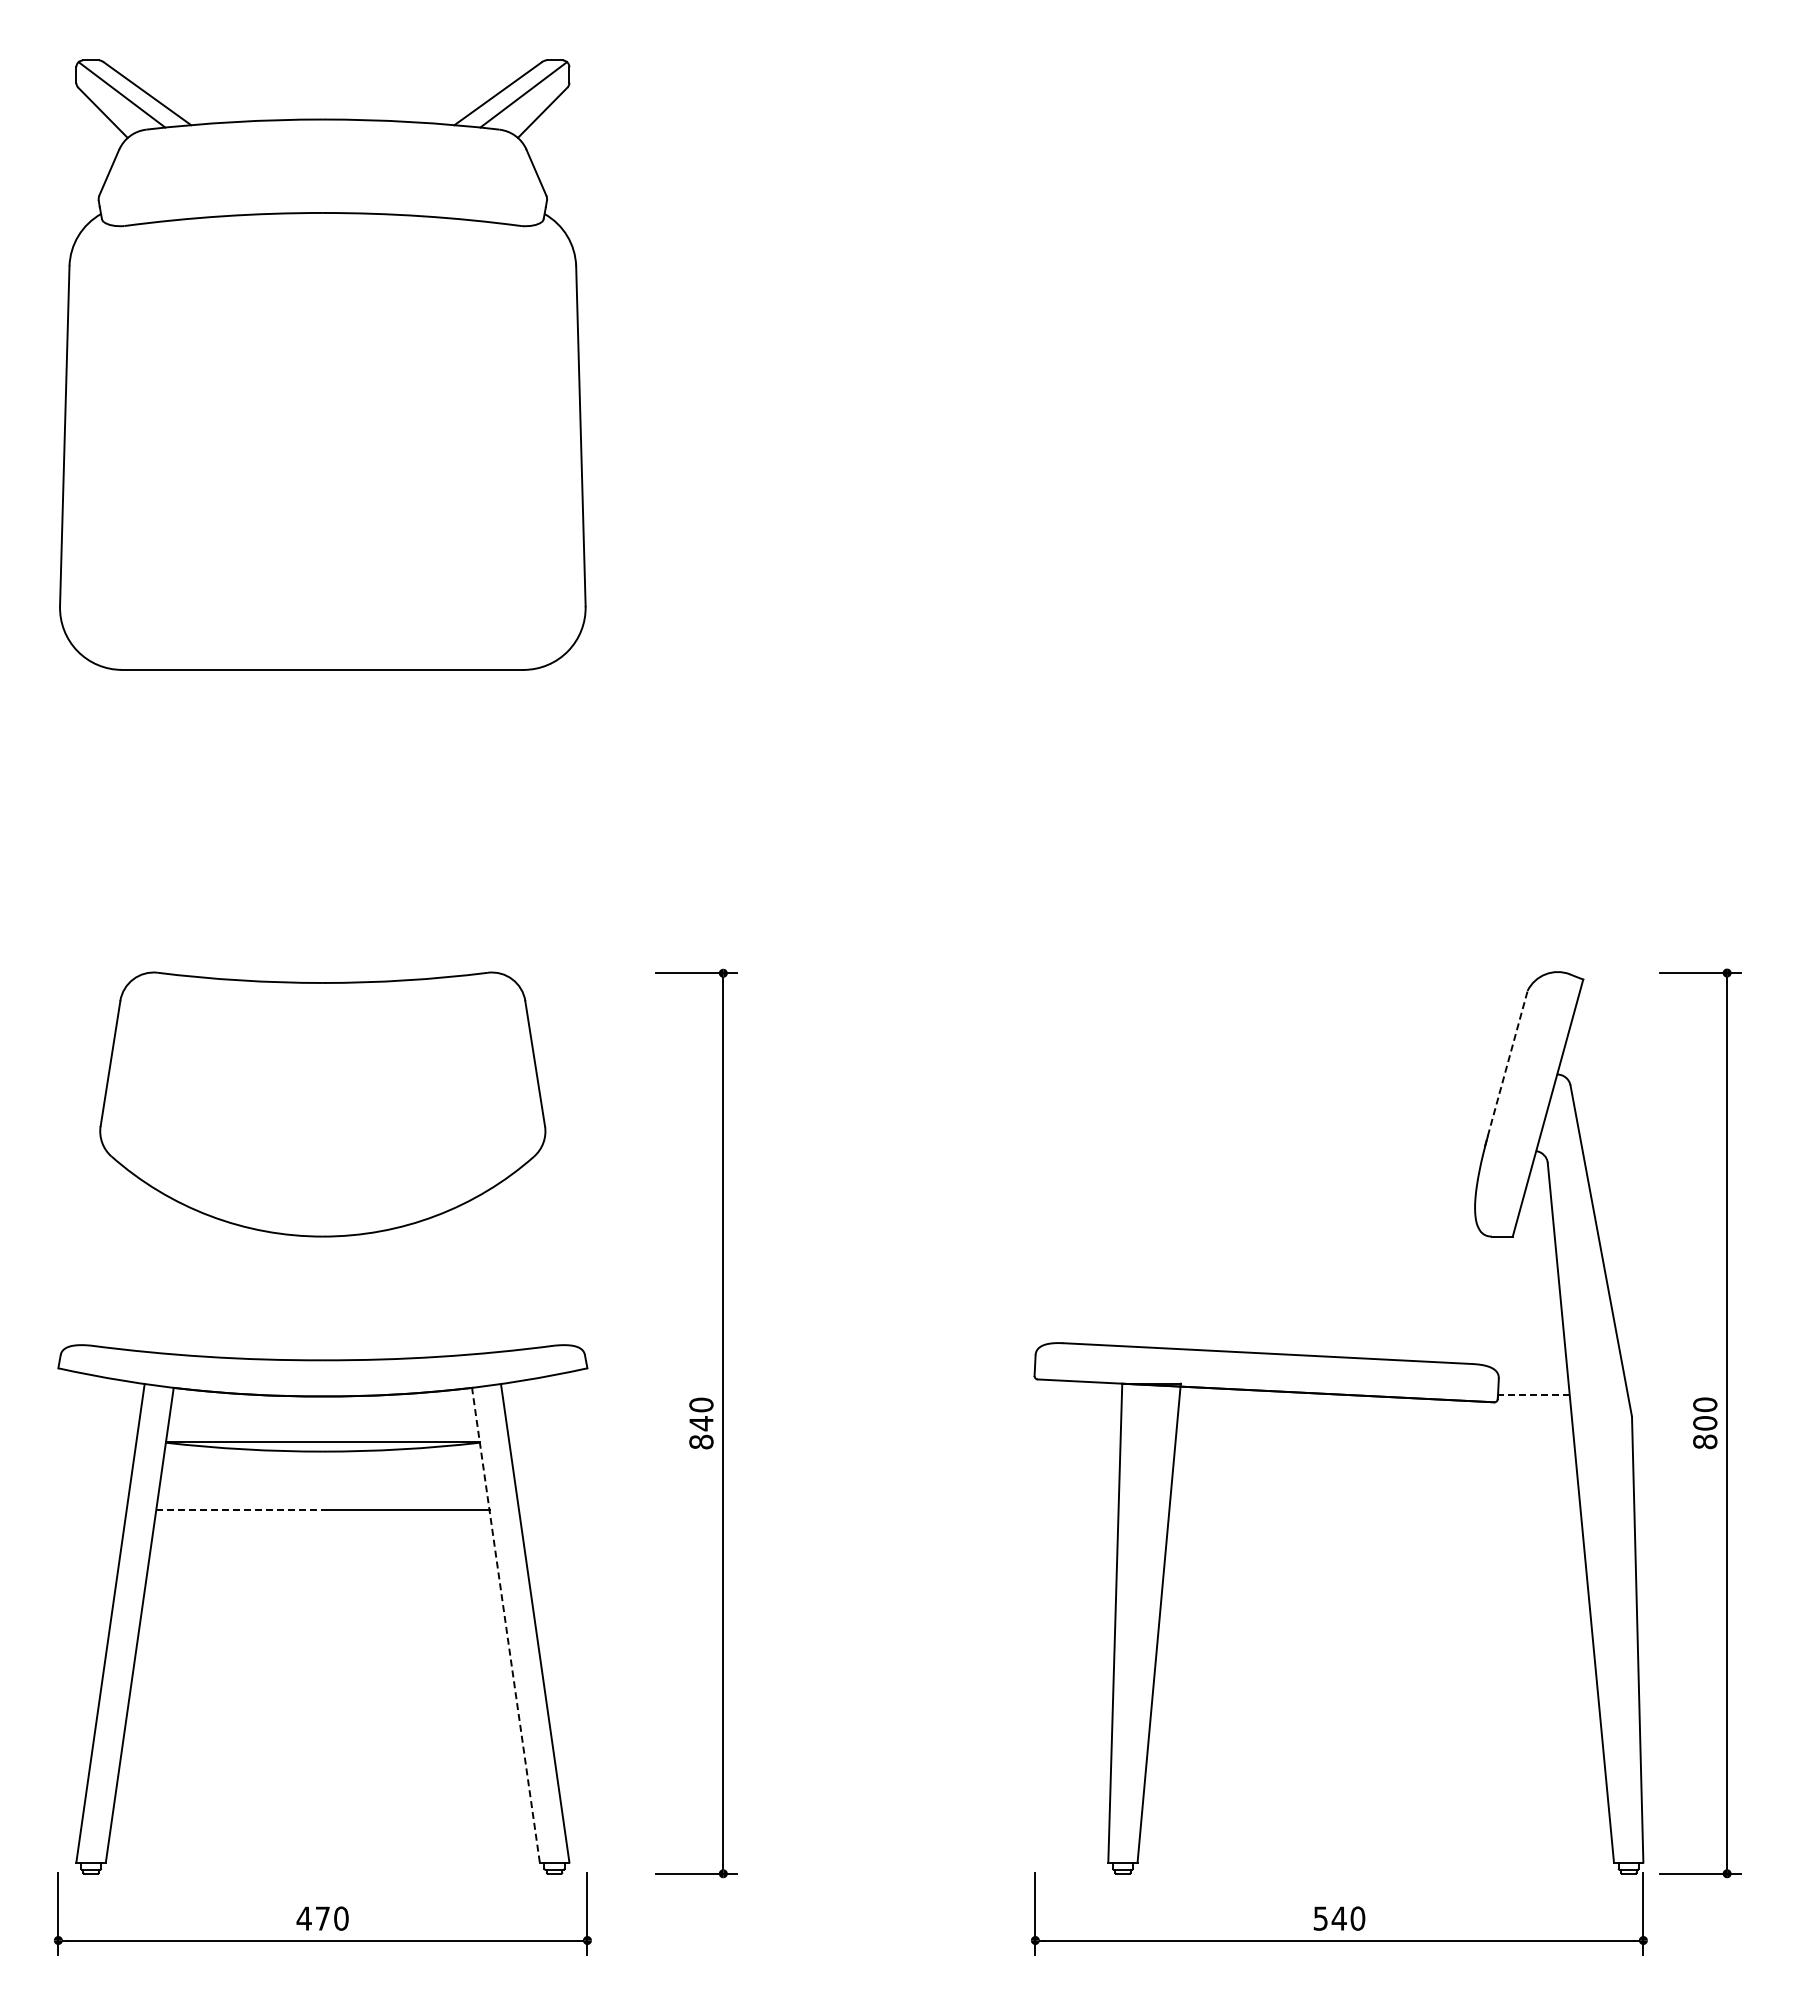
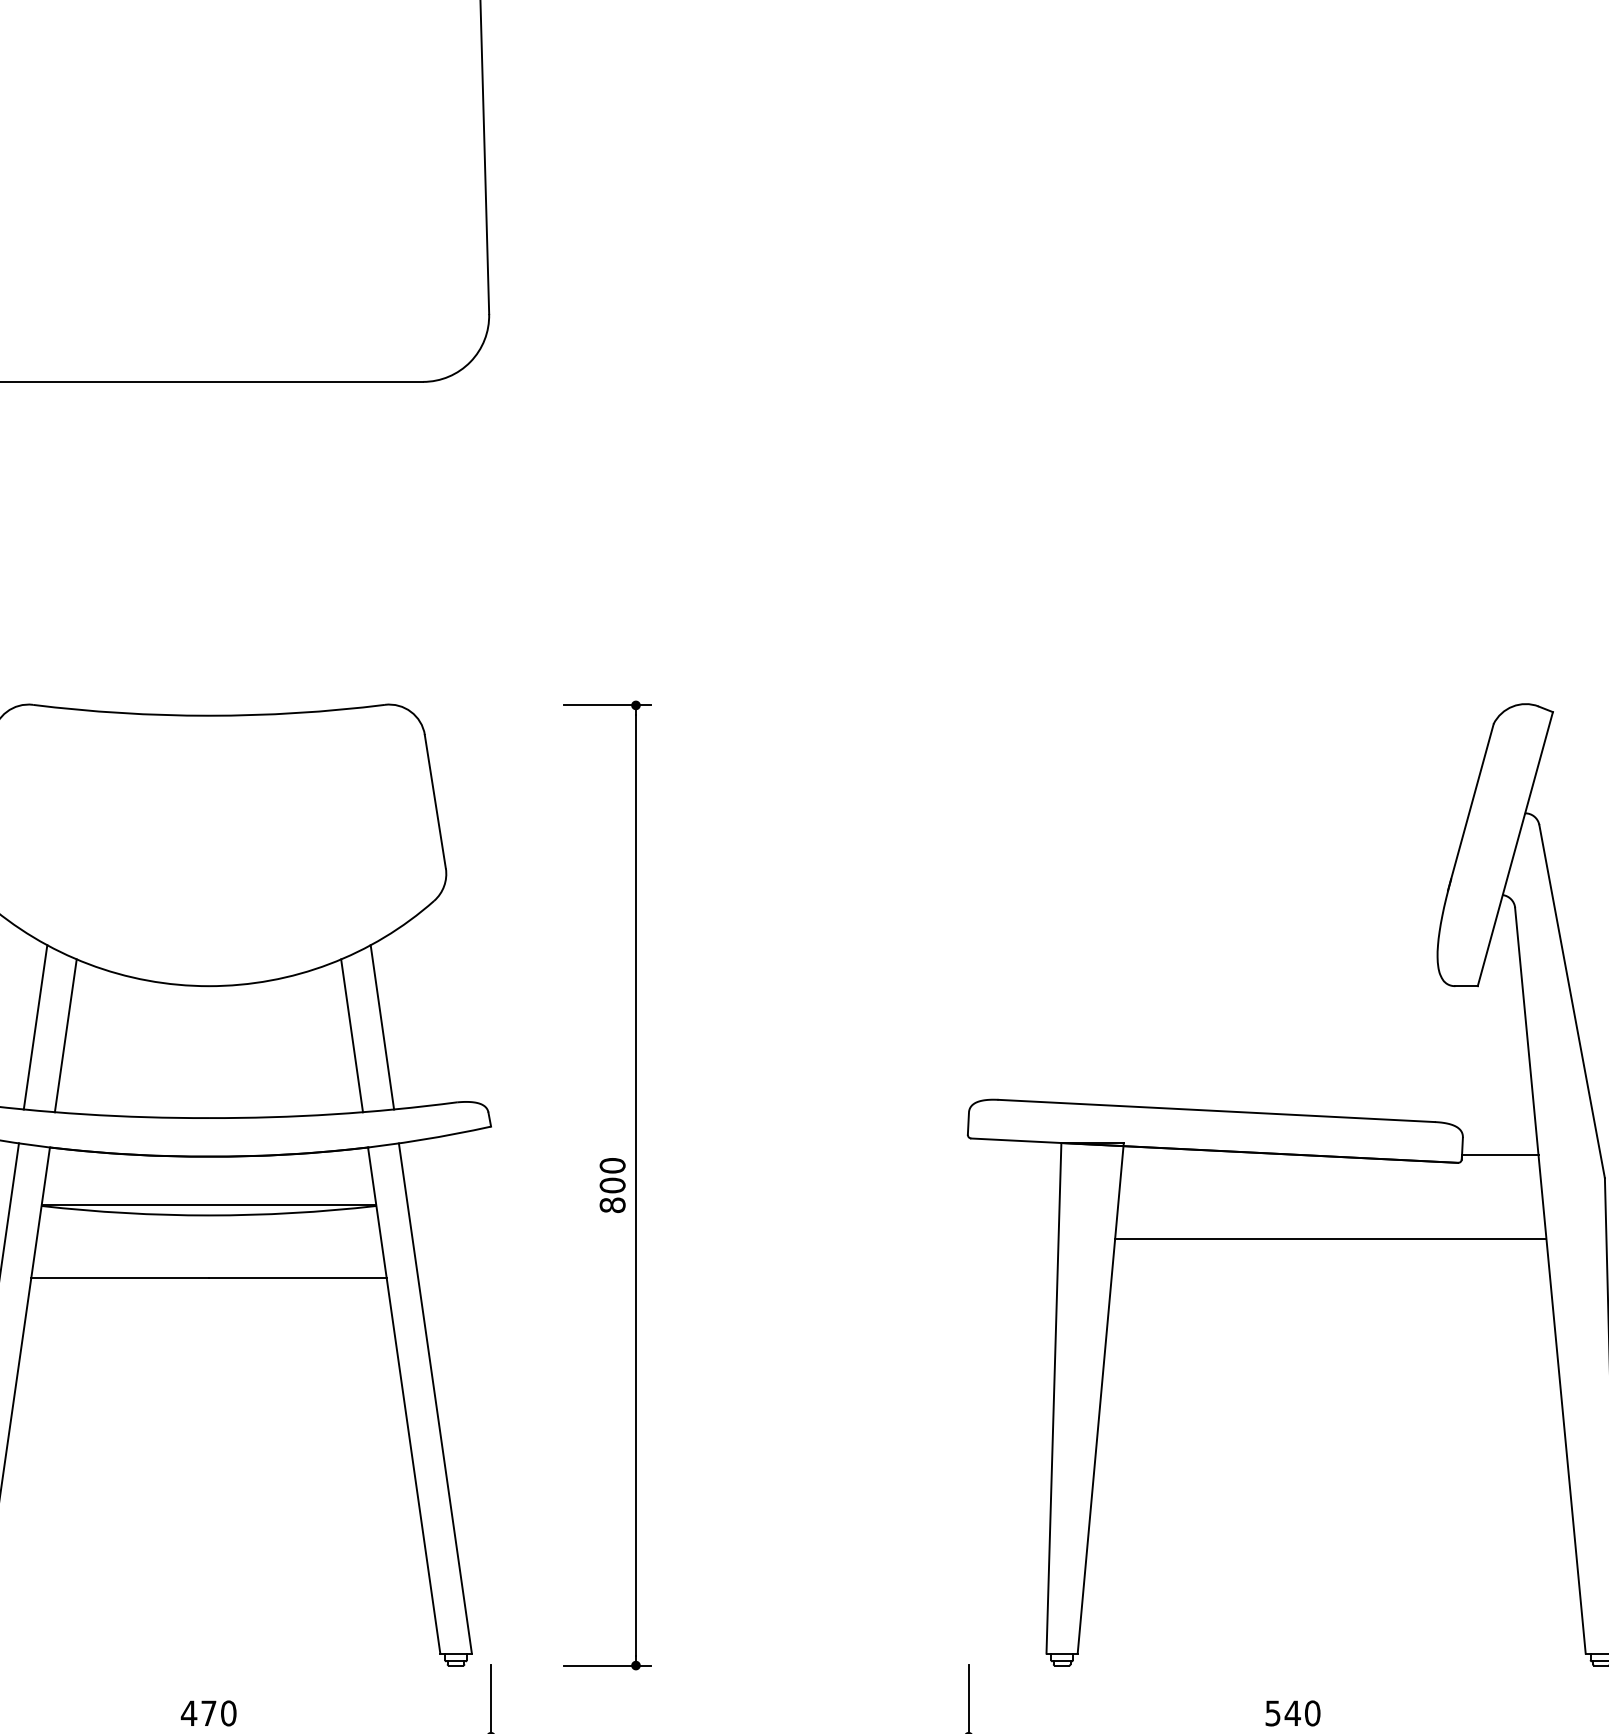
line: (1506, 1068) -> (1471, 806), dashed -> solid
line: (160, 1275) -> (35, 1027), added
line: (485, 1275) -> (382, 1027), added
line: (188, 1282) -> (65, 1035), added
line: (456, 1282) -> (351, 1035), added
line: (1533, 1395) -> (1499, 1155), dashed -> solid
text: (701, 1423) -> (612, 1185), 840 -> 800
line: (1374, 1474) -> (1330, 1239), added
line: (240, 1510) -> (121, 1278), dashed -> solid
line: (505, 1625) -> (403, 1400), dashed -> solid

